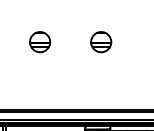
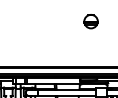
part: (39, 41) -> (49, 21), removed

